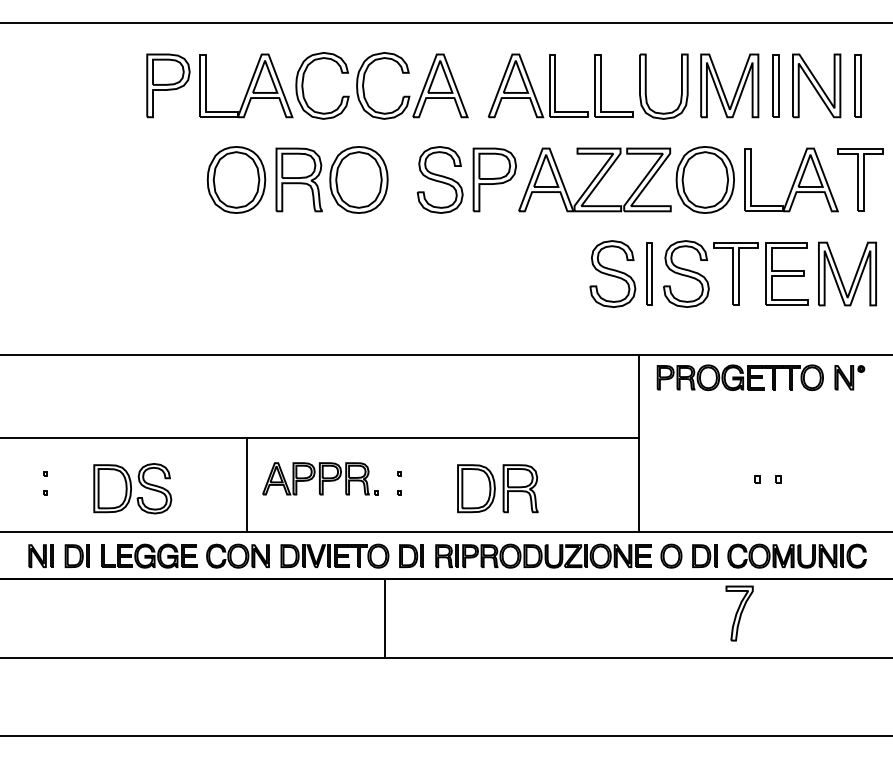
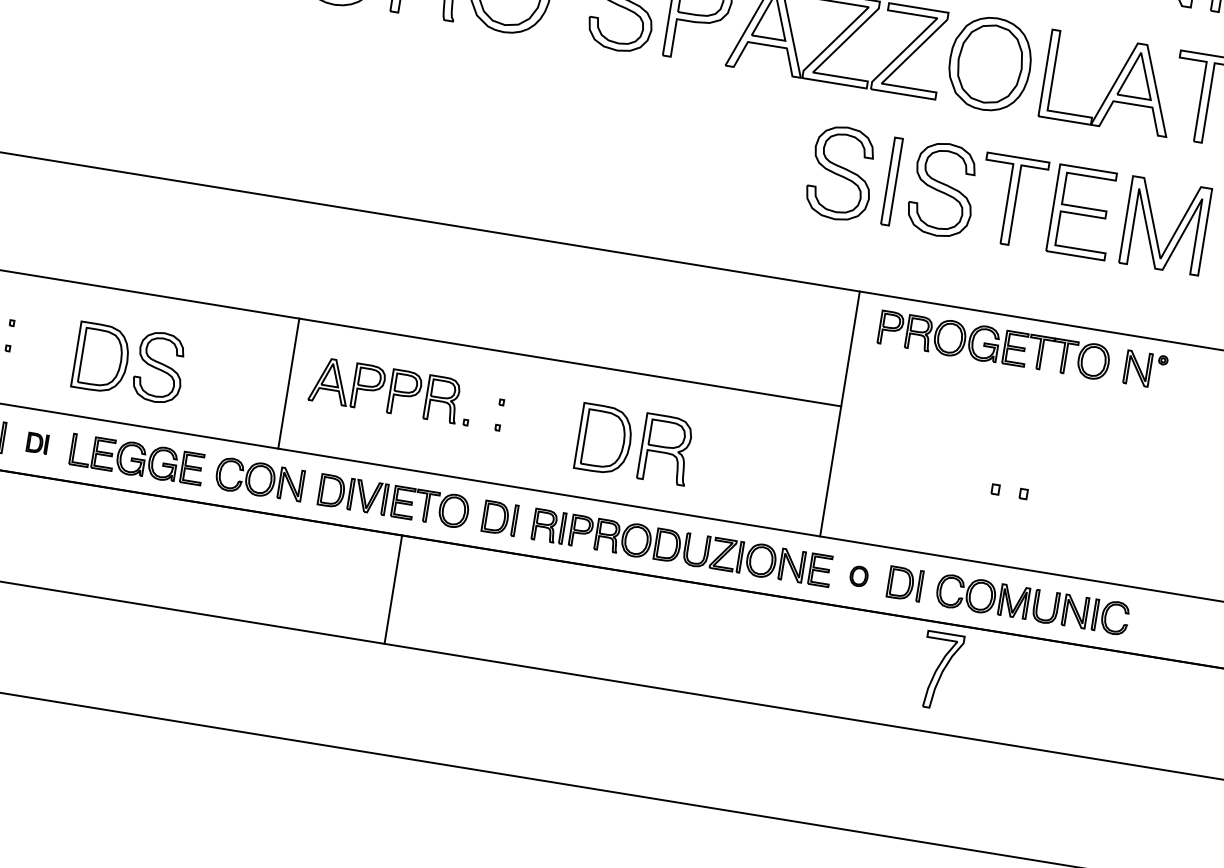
part: (76, 555) -> (36, 442), size x0.6
part: (671, 555) -> (859, 575), size x0.6
line: (384, 618) -> (393, 589), moved

